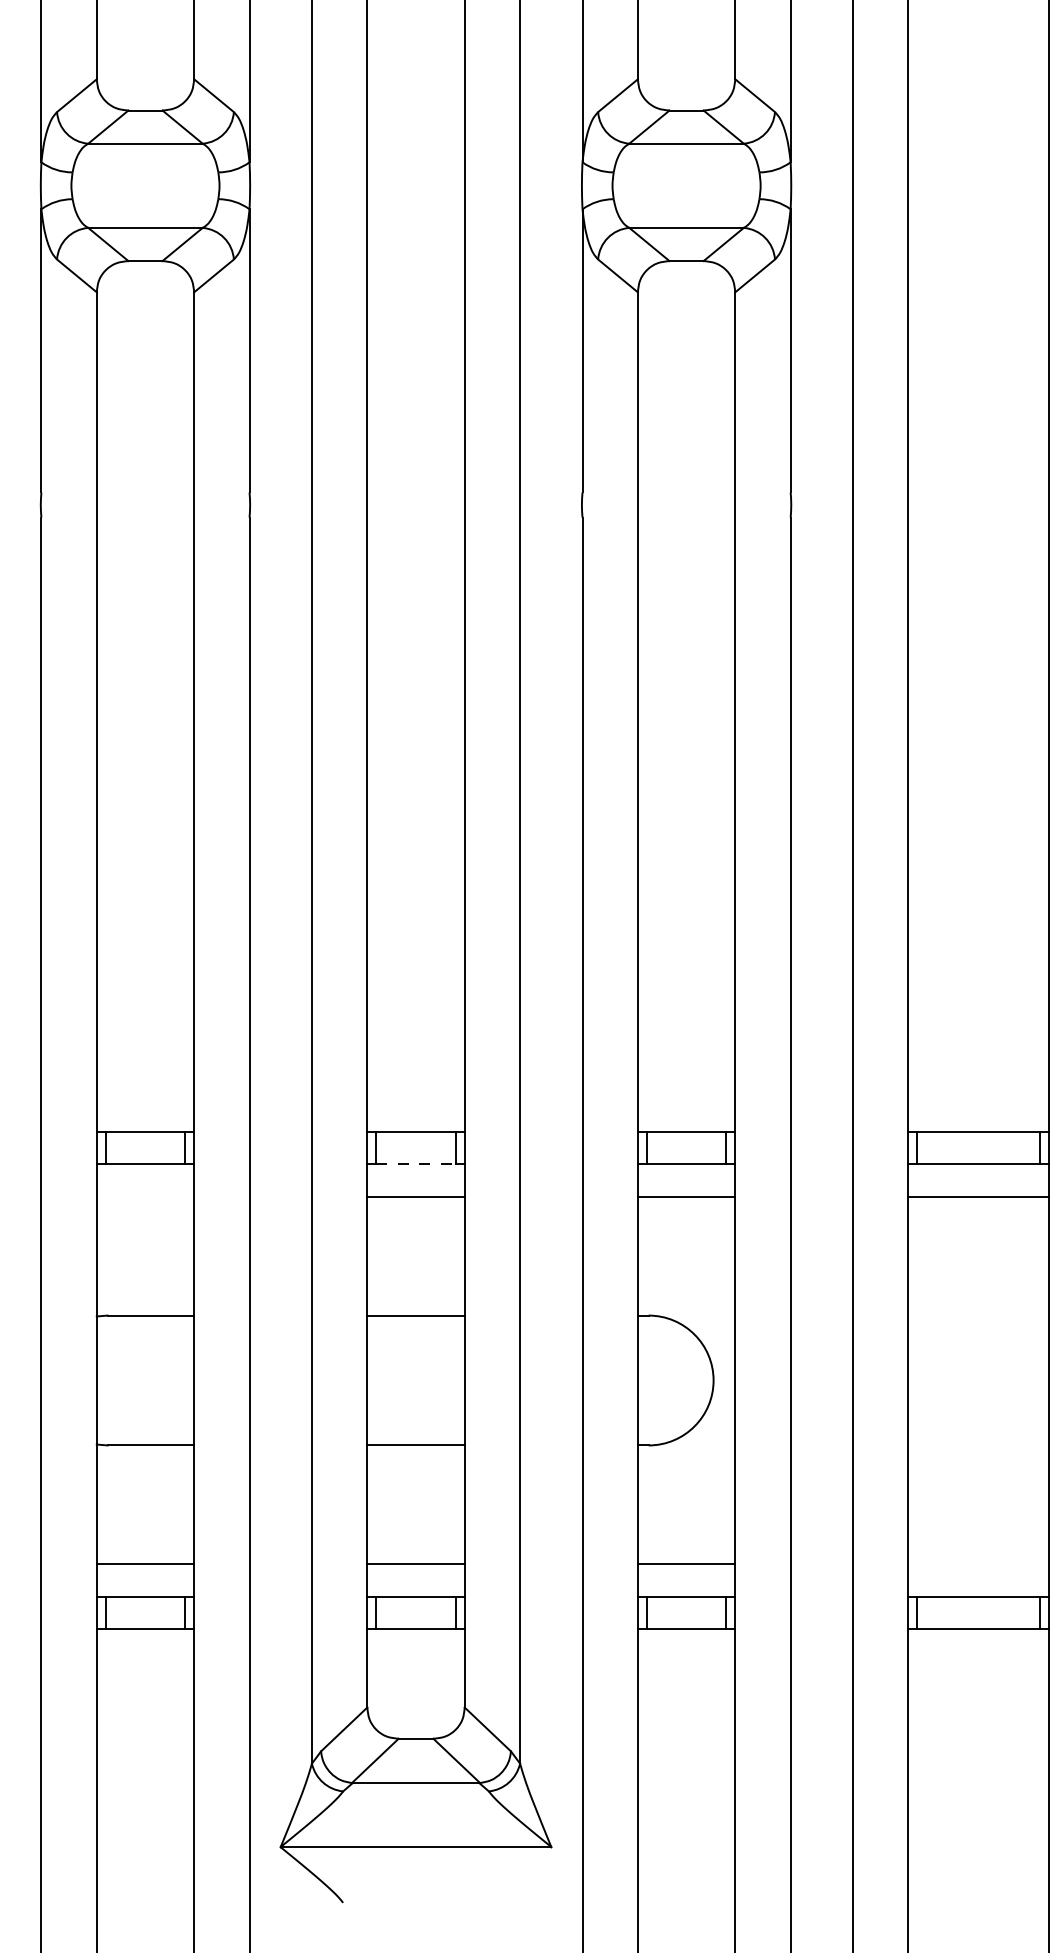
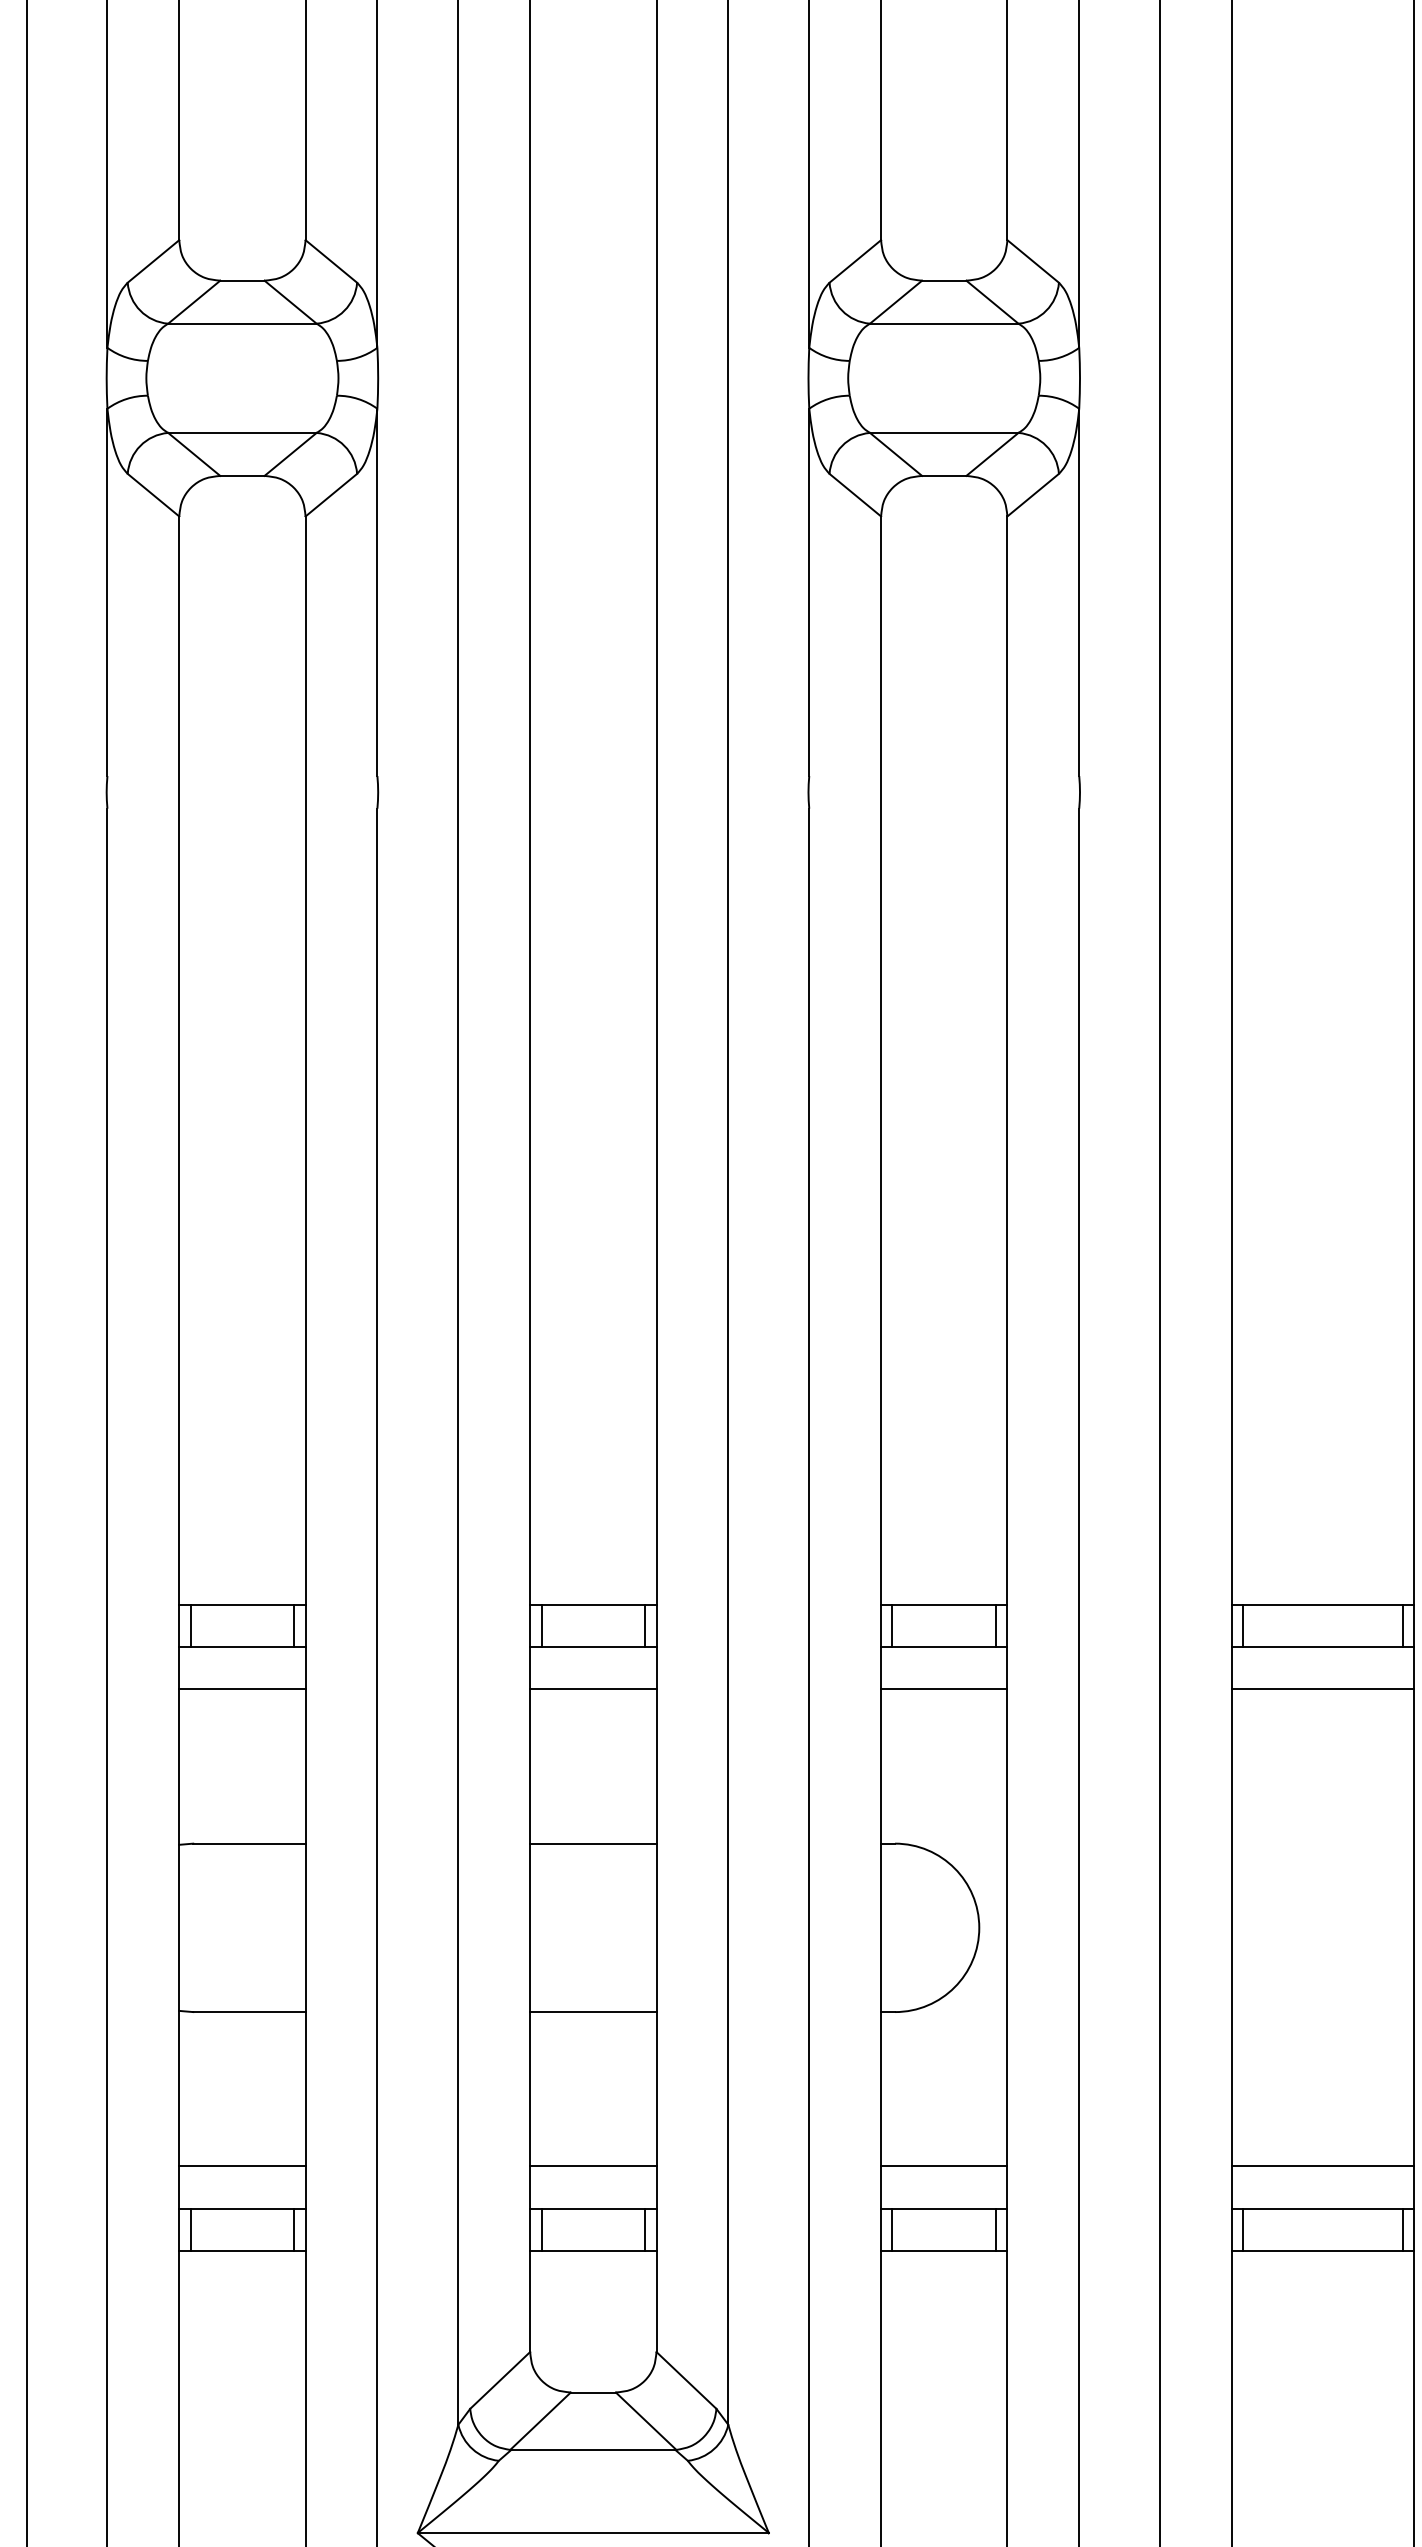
line: (416, 1164) -> (593, 1647), dashed -> solid
line: (145, 1196) -> (242, 1689), added
line: (978, 1564) -> (1323, 2166), added

